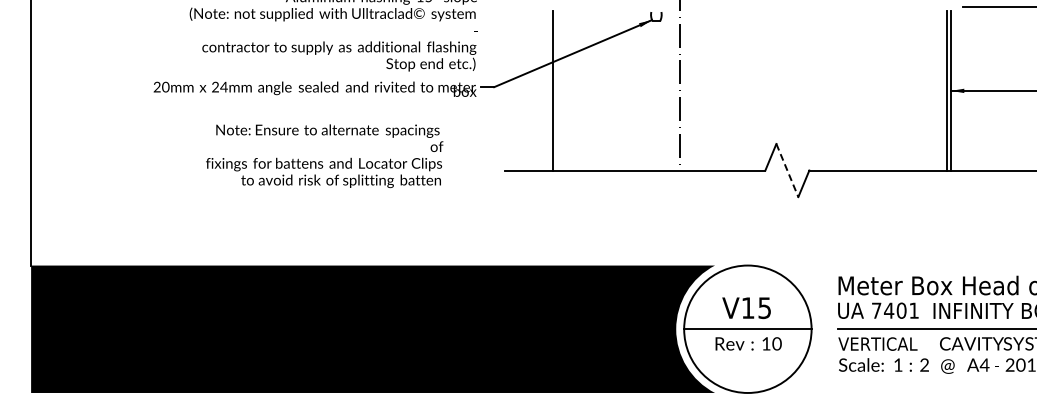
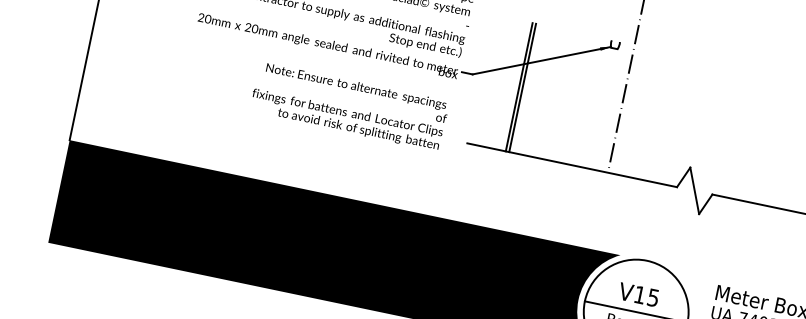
text: (223, 86) -> (254, 28), 24mm -> 20mm
line: (557, 90) -> (523, 87), added
text: (324, 156) -> (349, 106), moved
line: (787, 170) -> (694, 190), dashed -> solid

